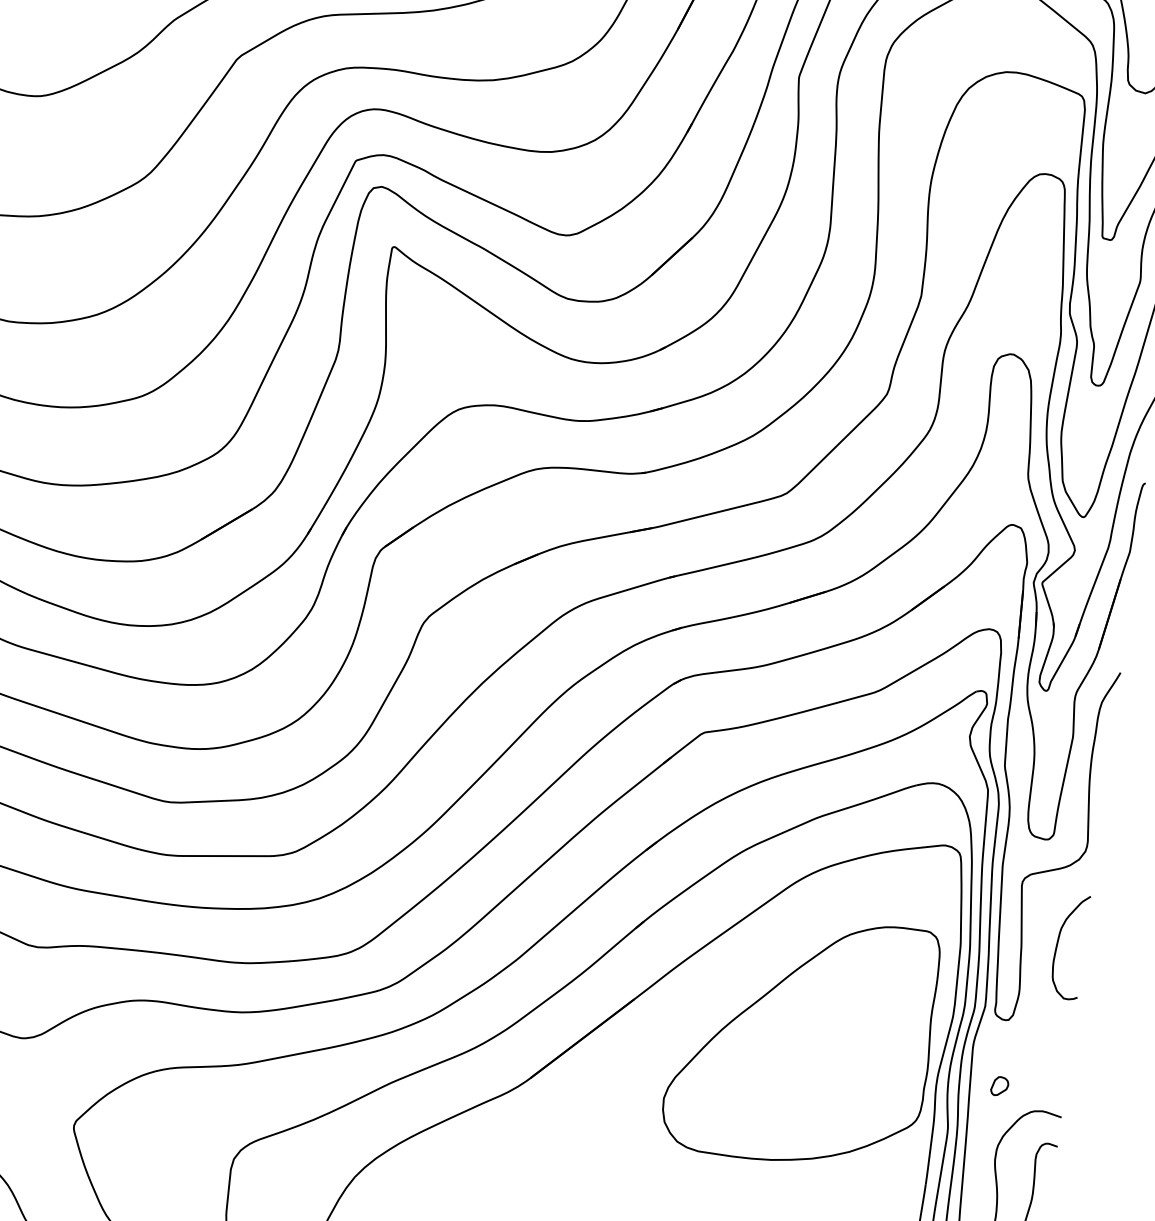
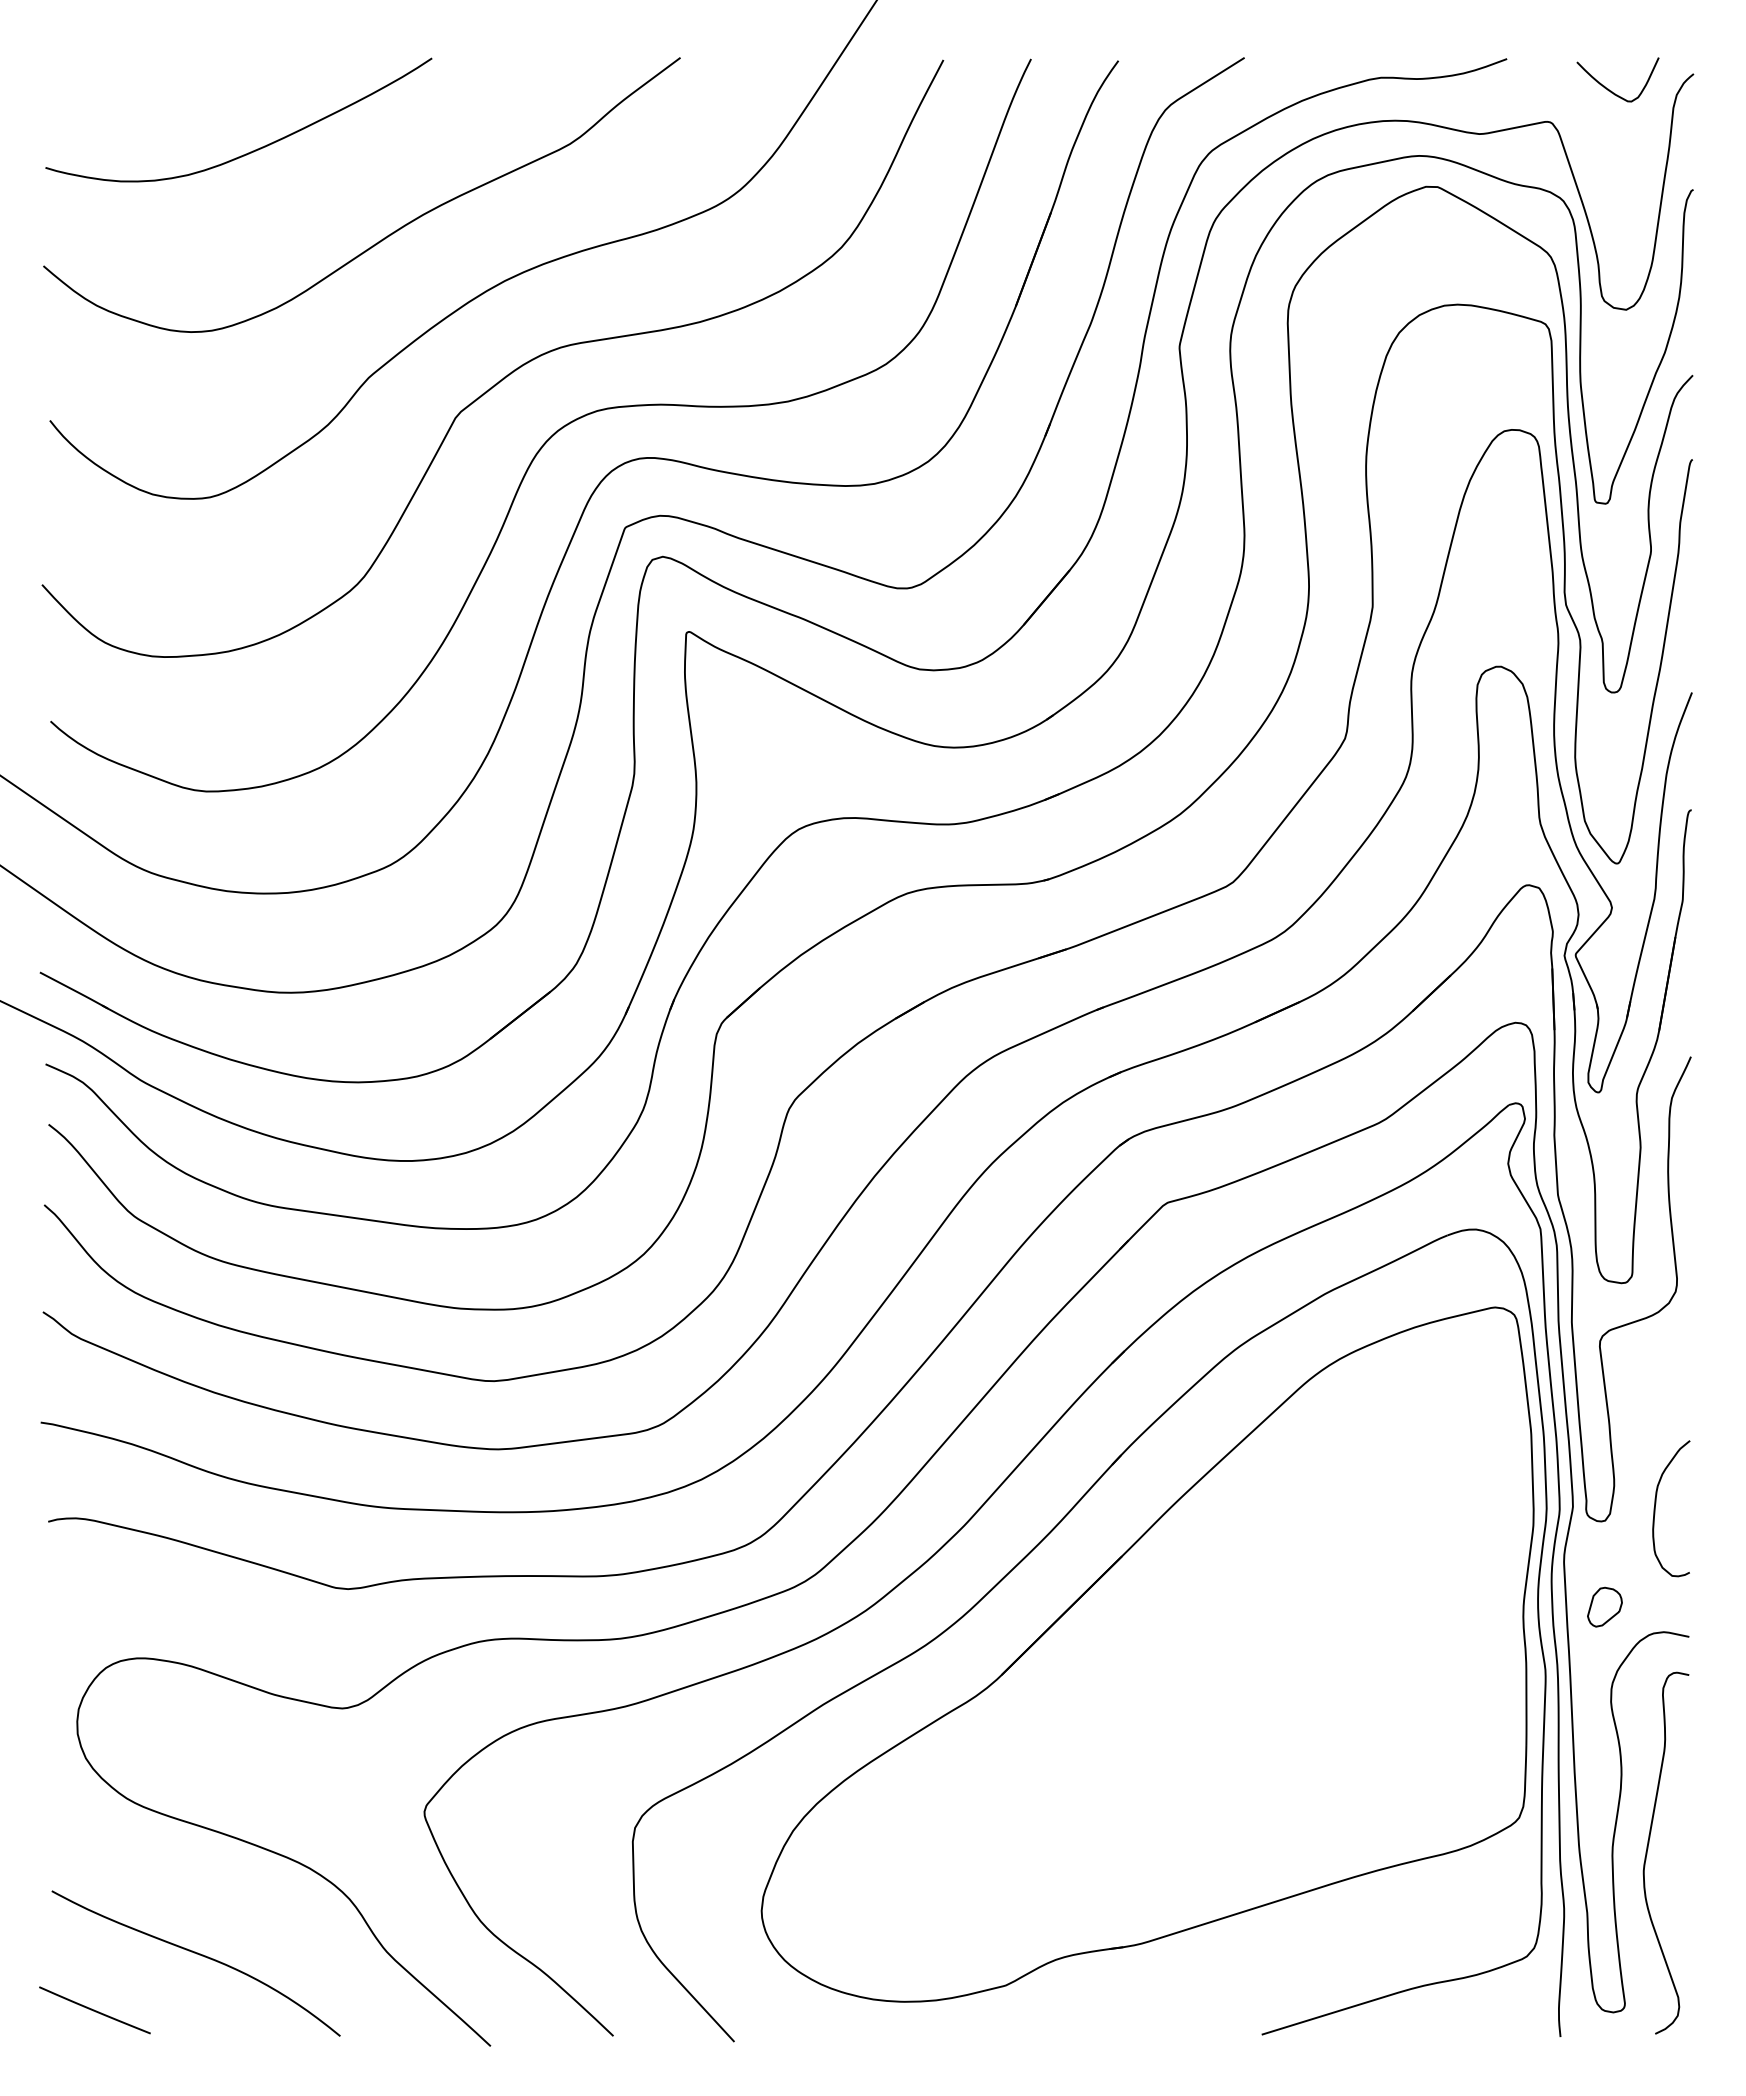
curve: (1058, 941) -> (1656, 1503), moved
part: (801, 1039) -> (1342, 1580), removed
part: (999, 1086) -> (1604, 1607), size x1.6

